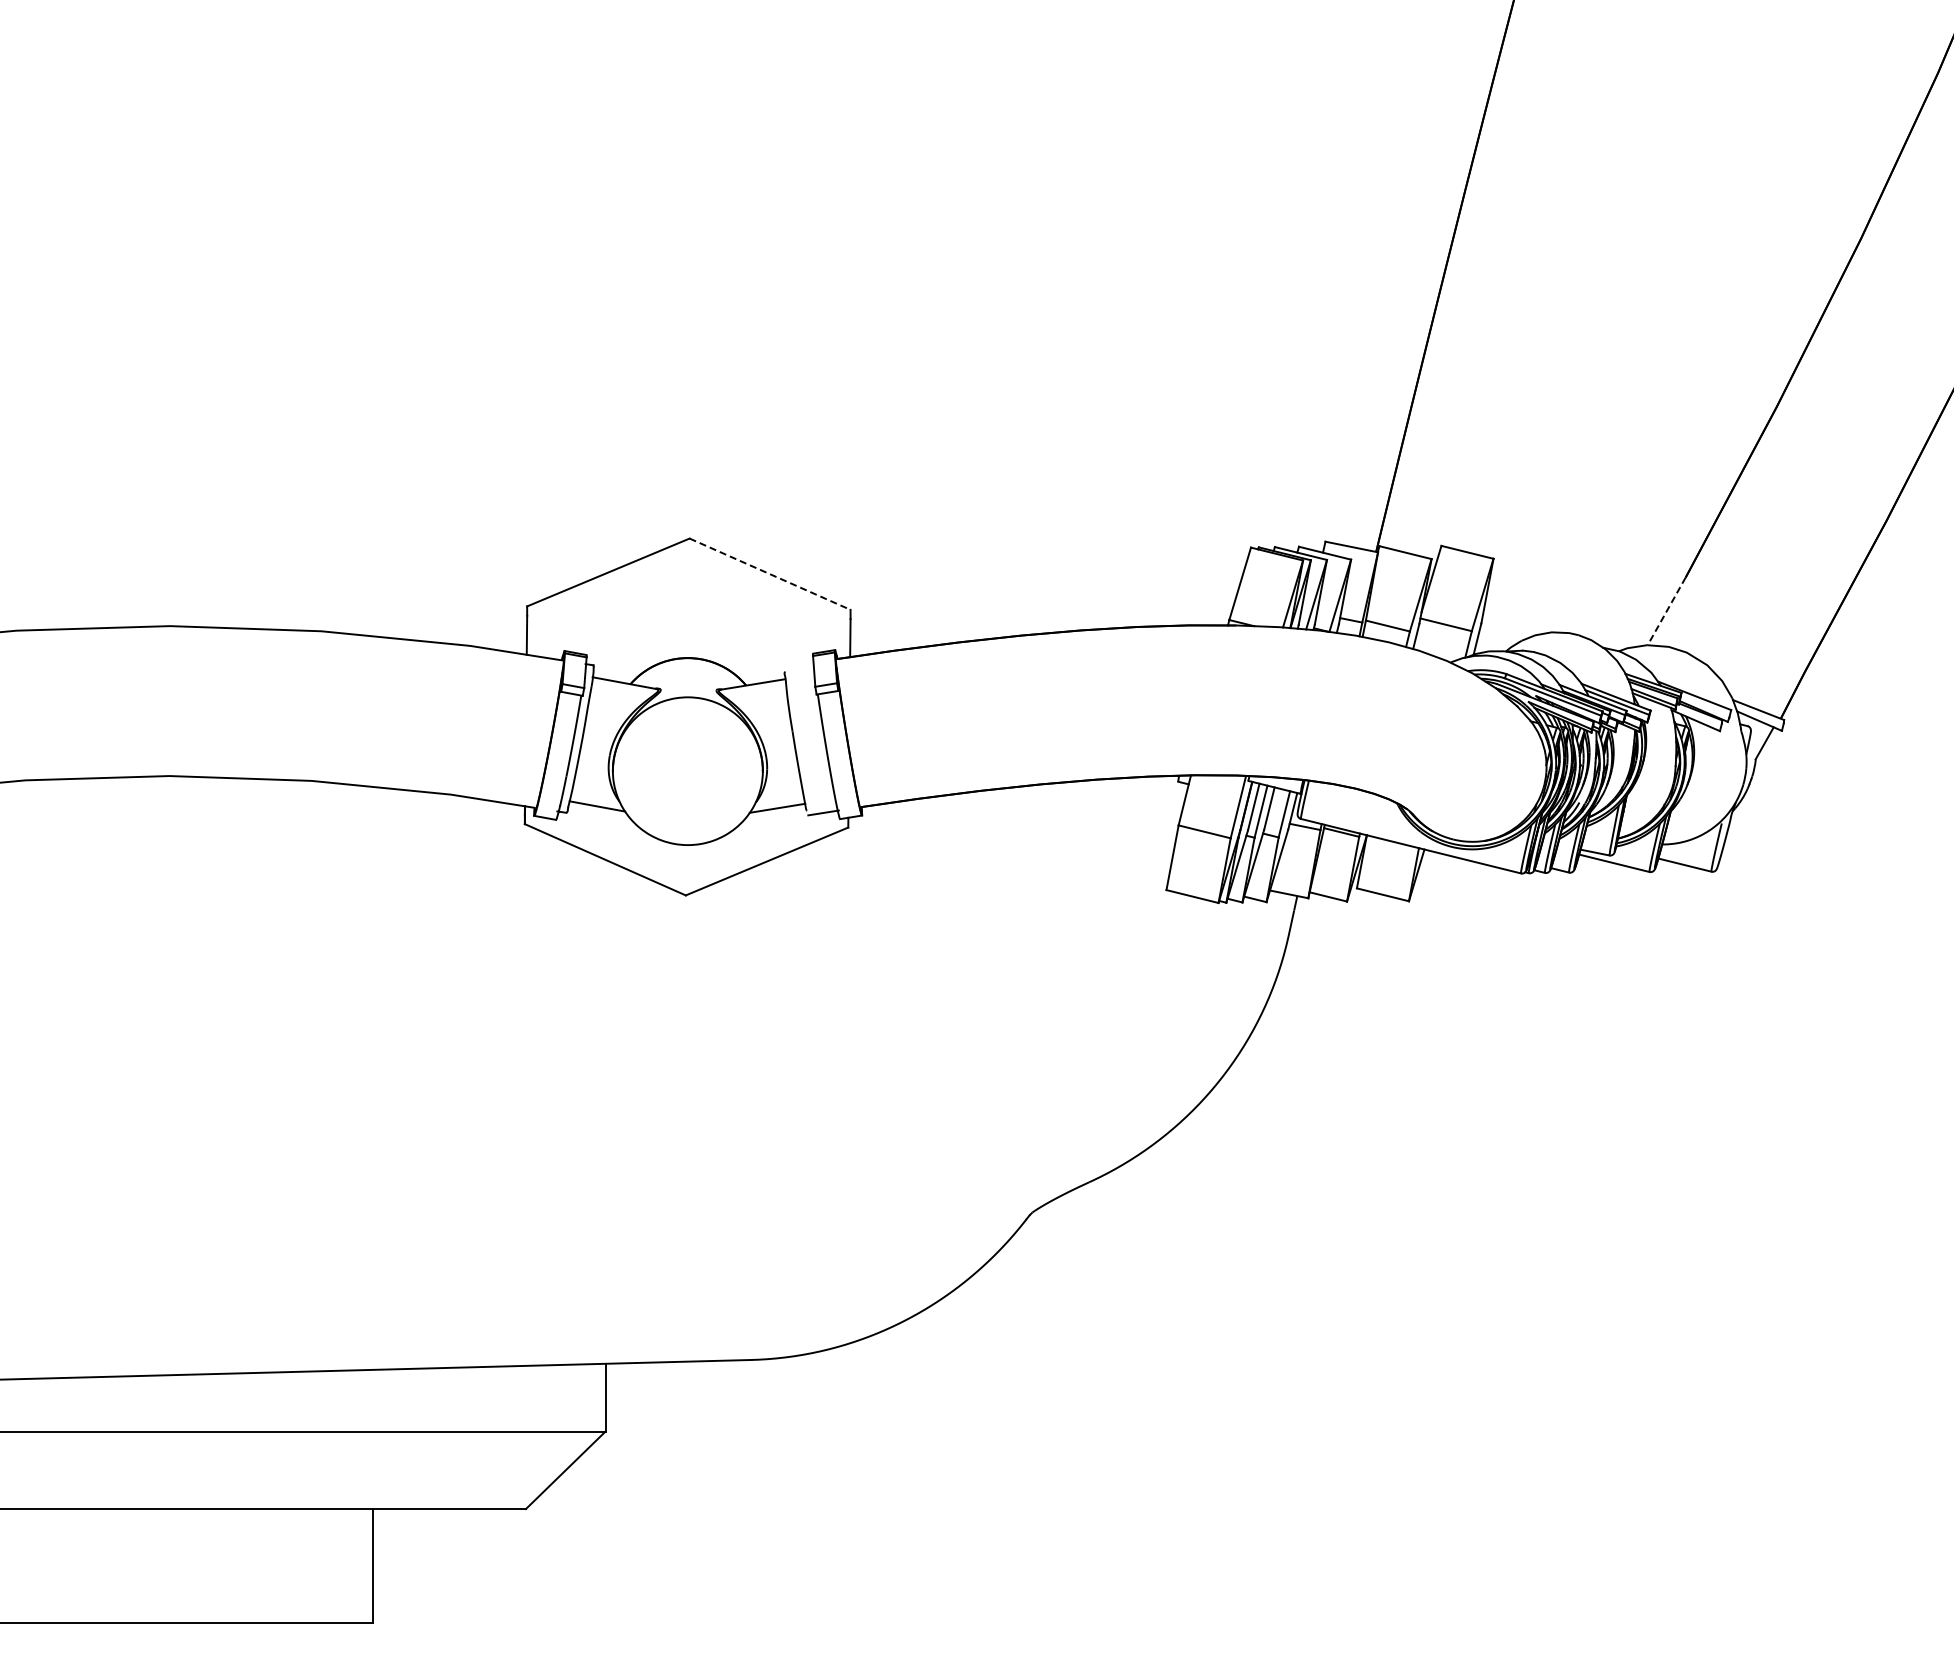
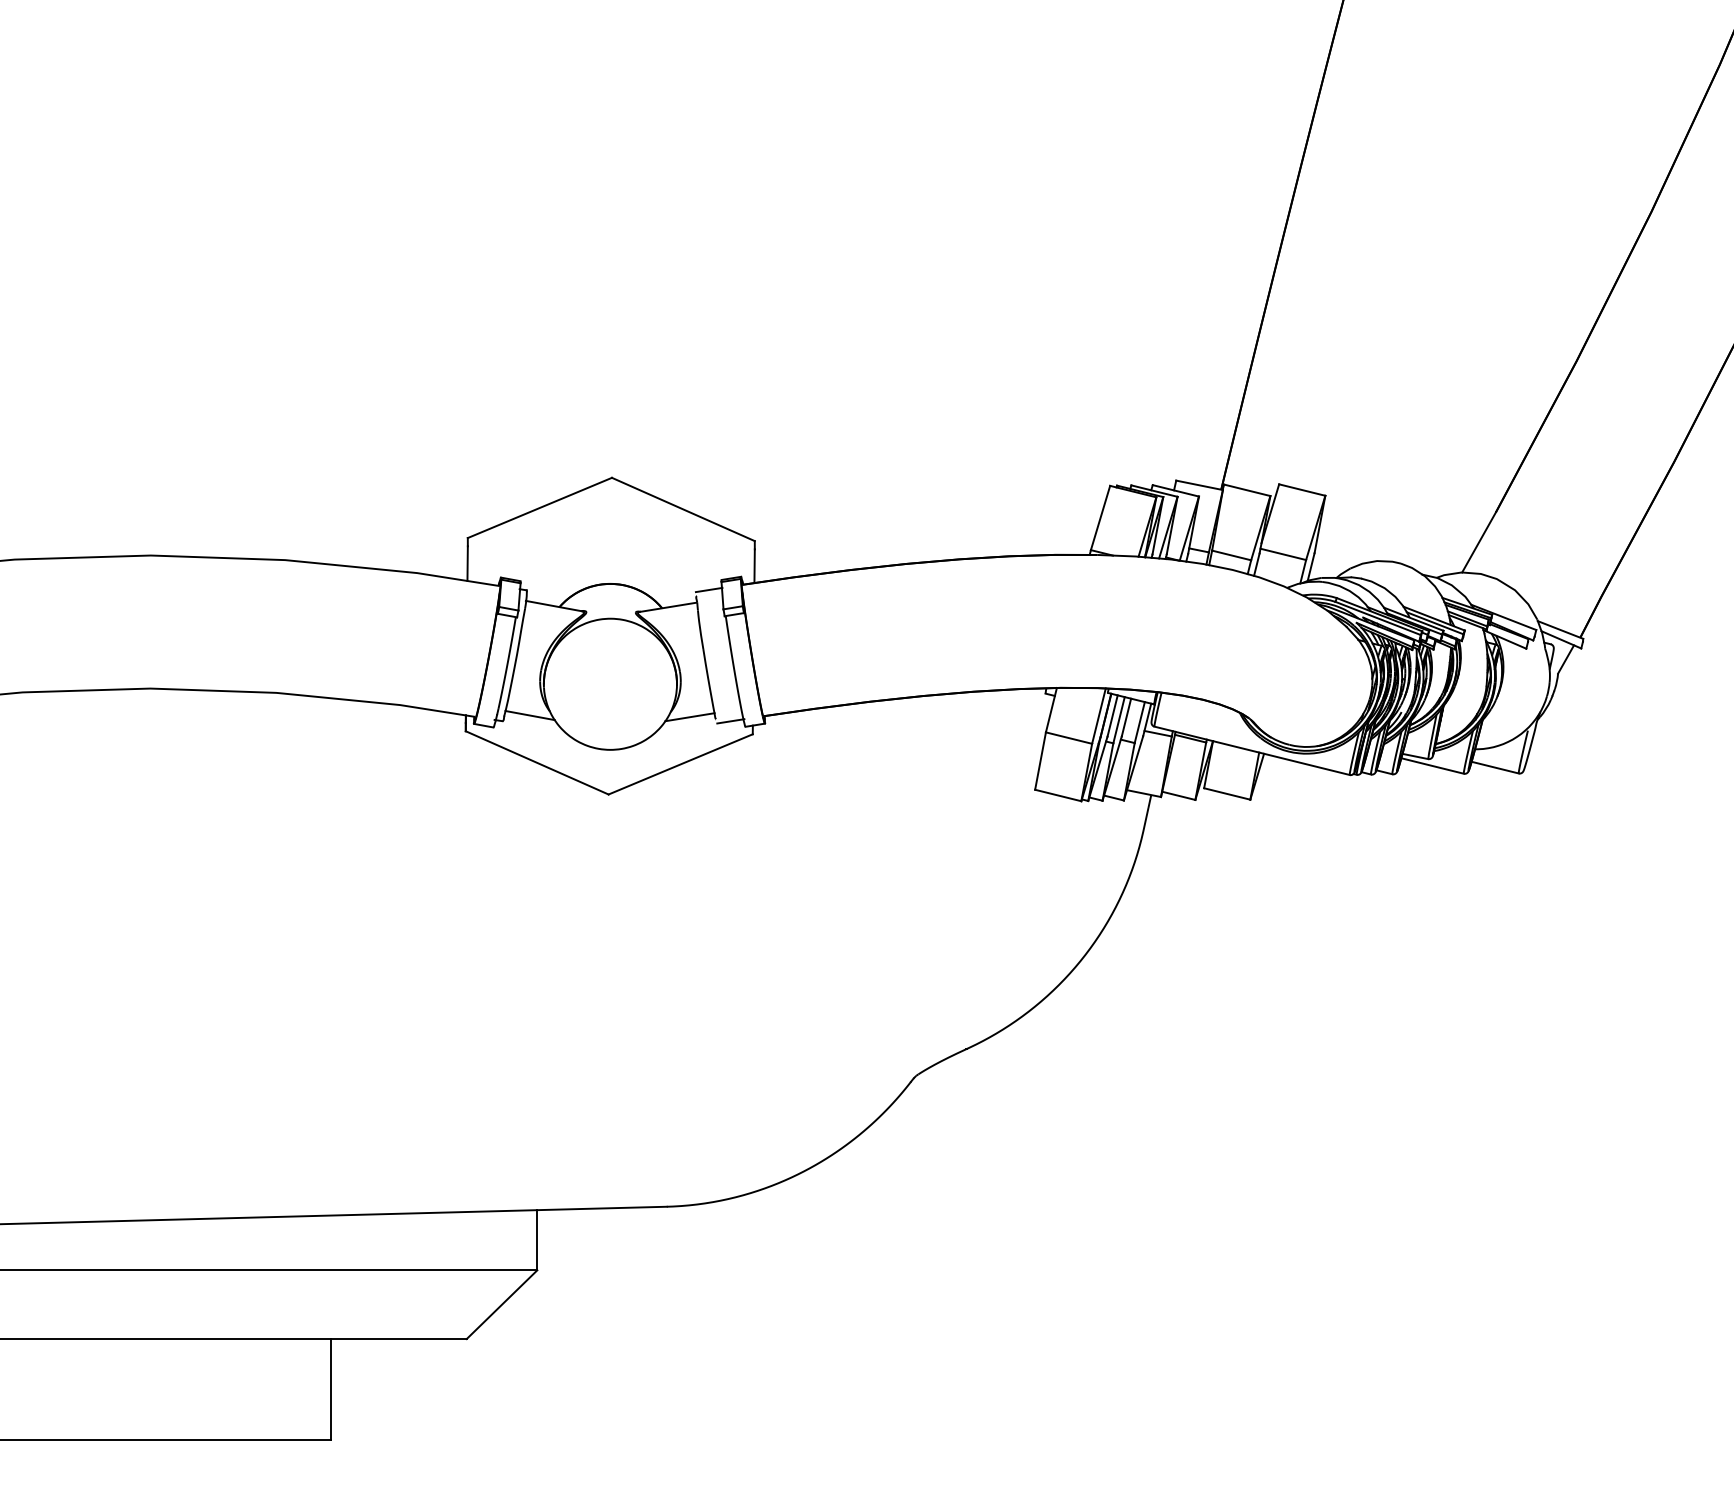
line: (770, 574) -> (683, 509), dashed -> solid
line: (1666, 611) -> (1478, 542), dashed -> solid
line: (799, 664) -> (709, 589), added

